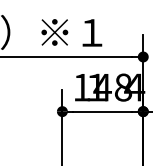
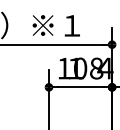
text: (102, 87) -> (80, 68), 148 -> 108

